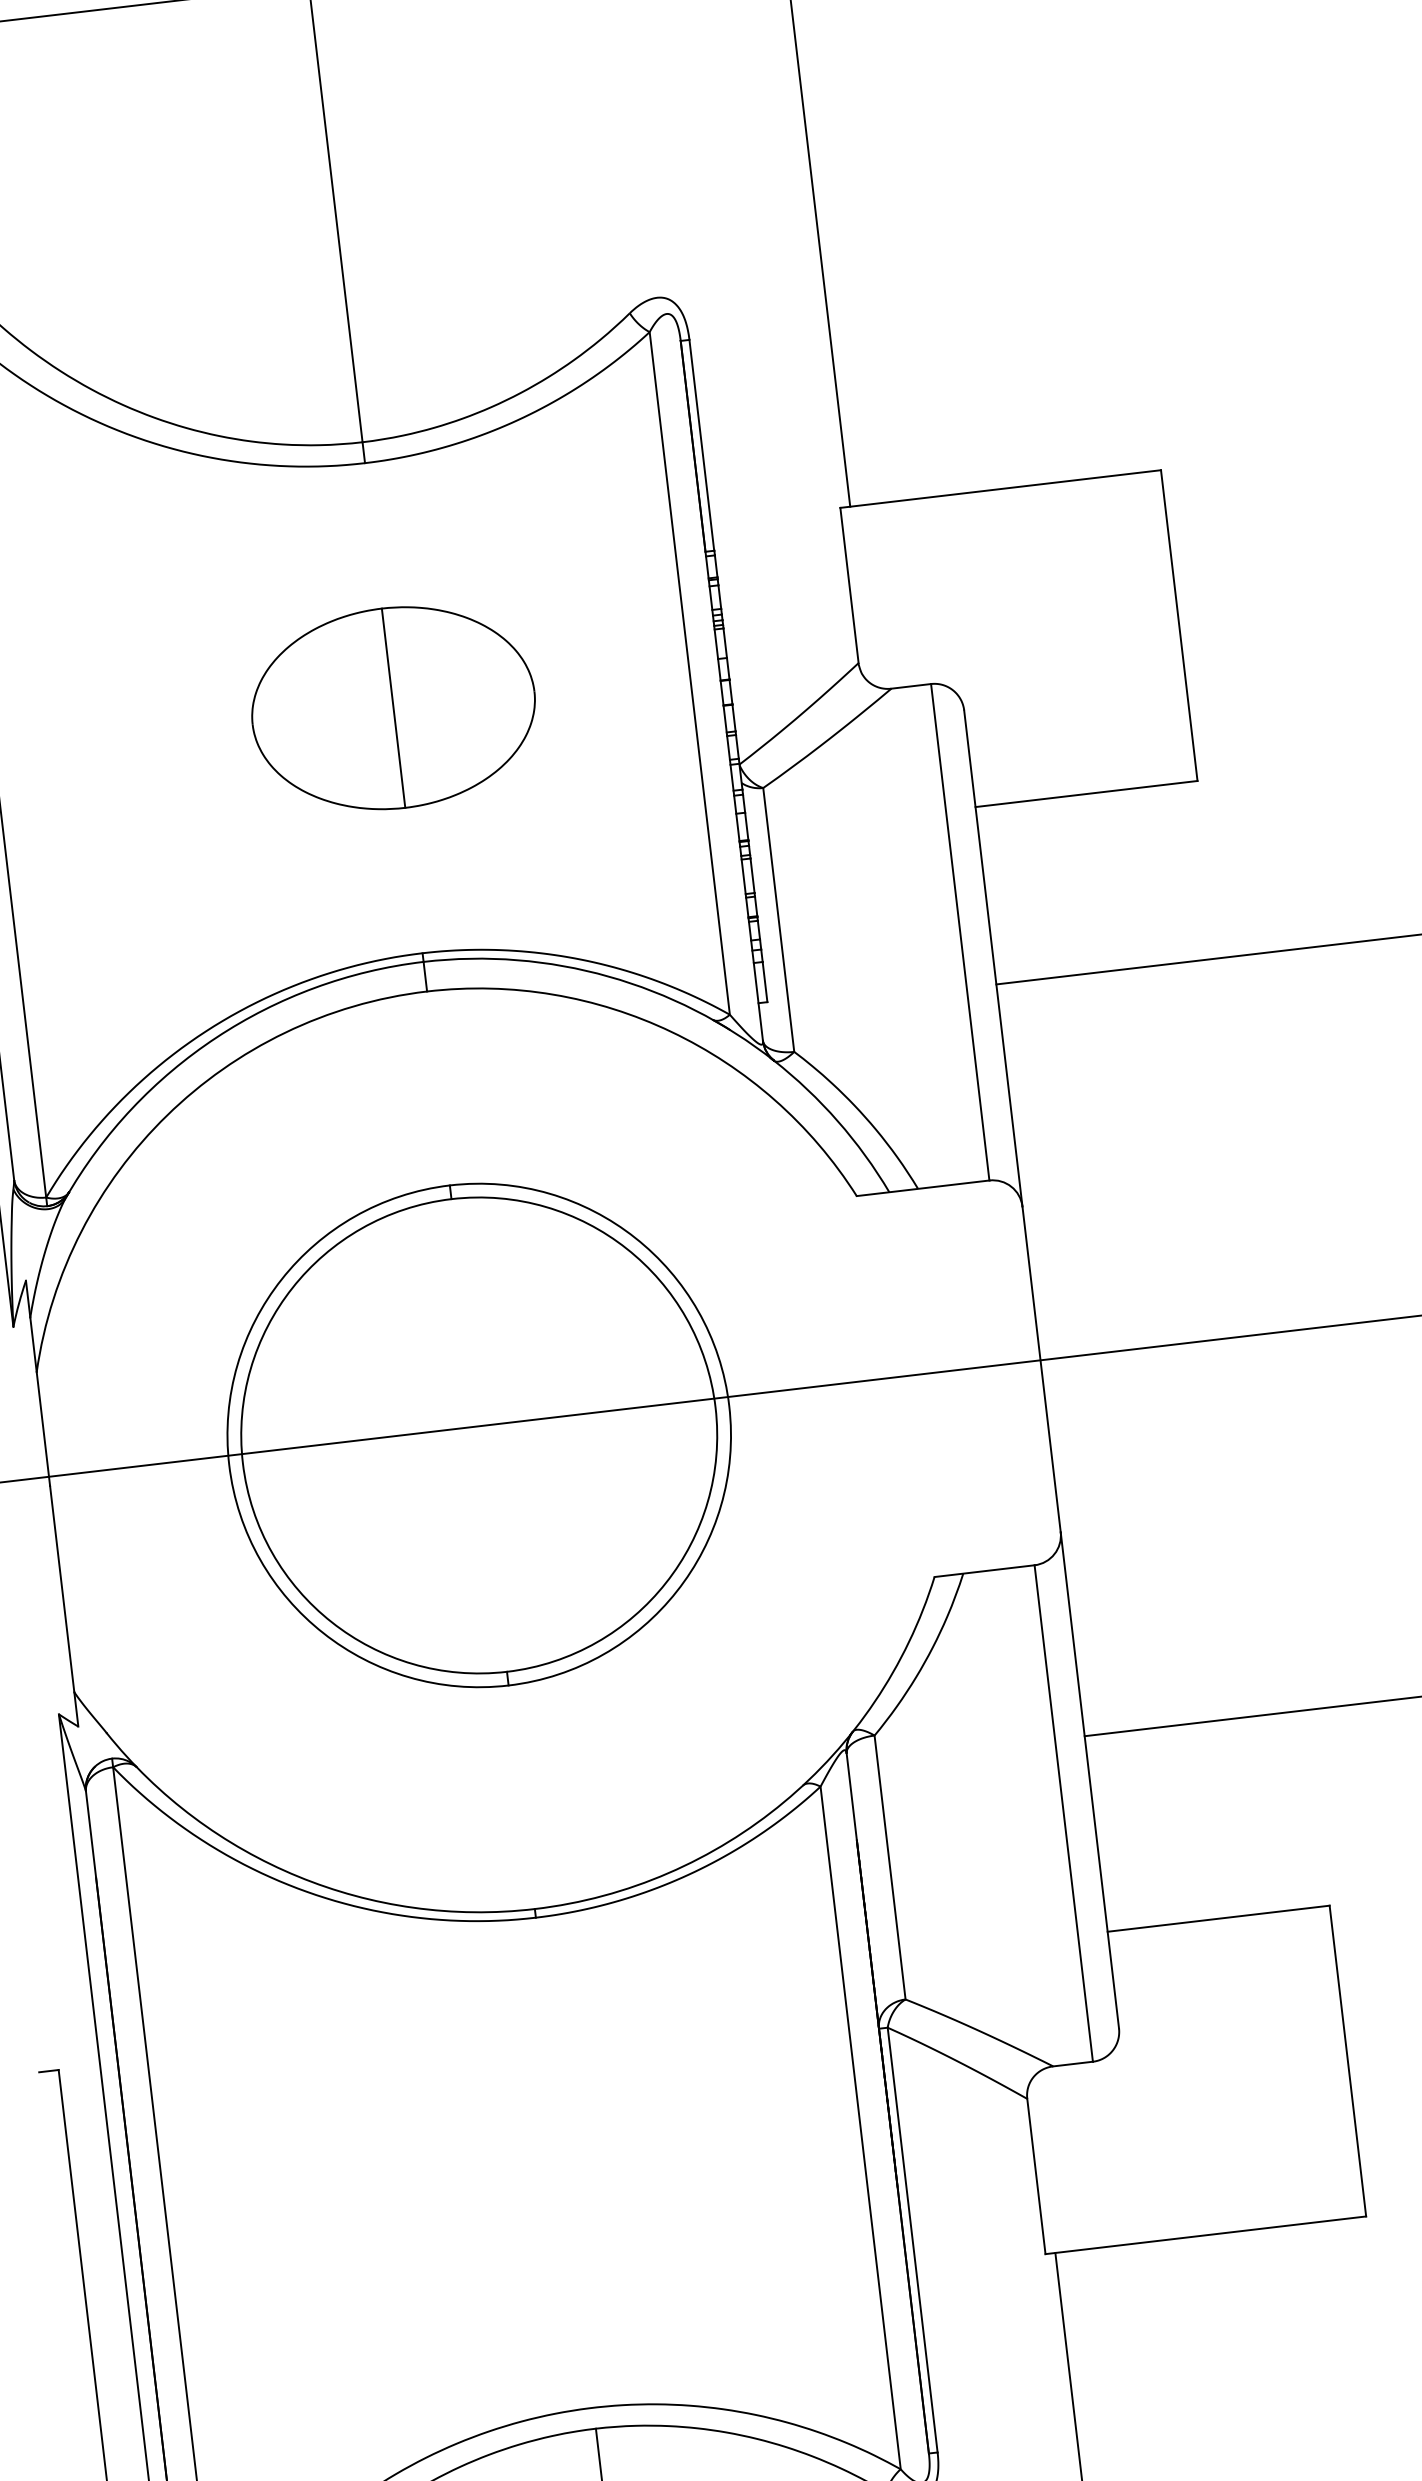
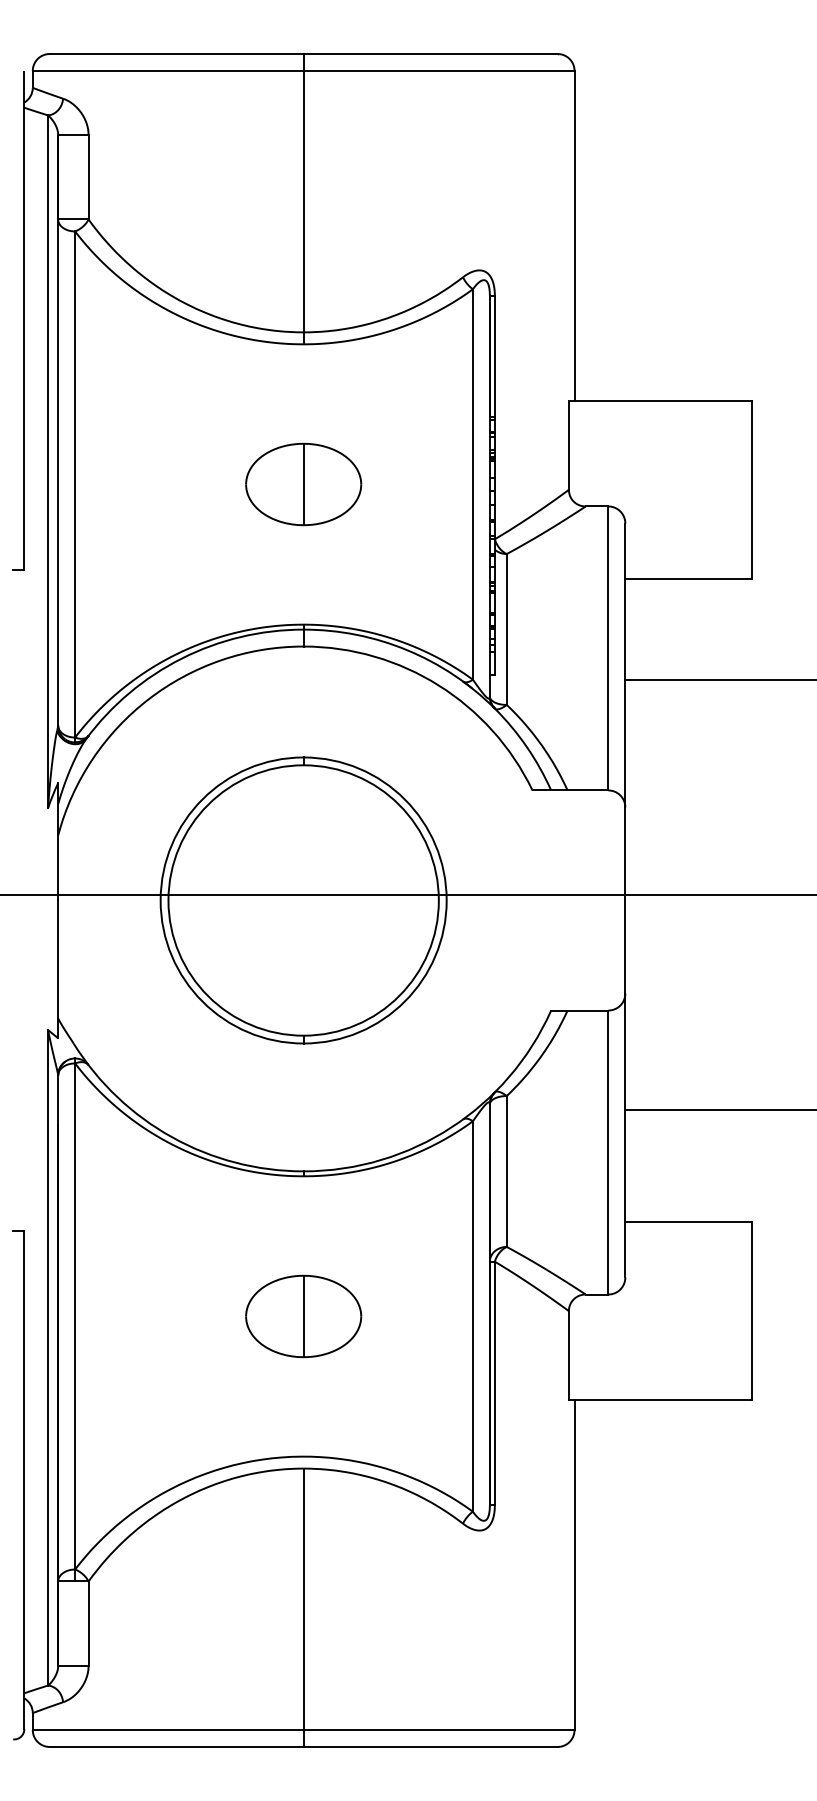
part: (393, 708) -> (303, 484), size x0.71
part: (564, 2162) -> (303, 1316), added

